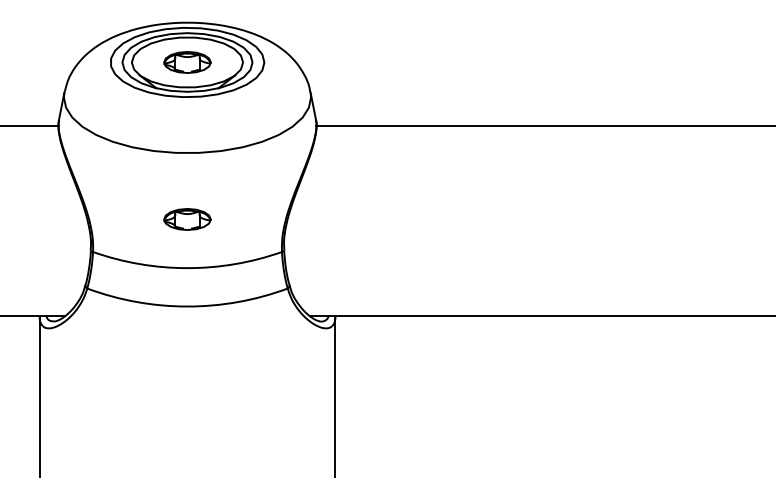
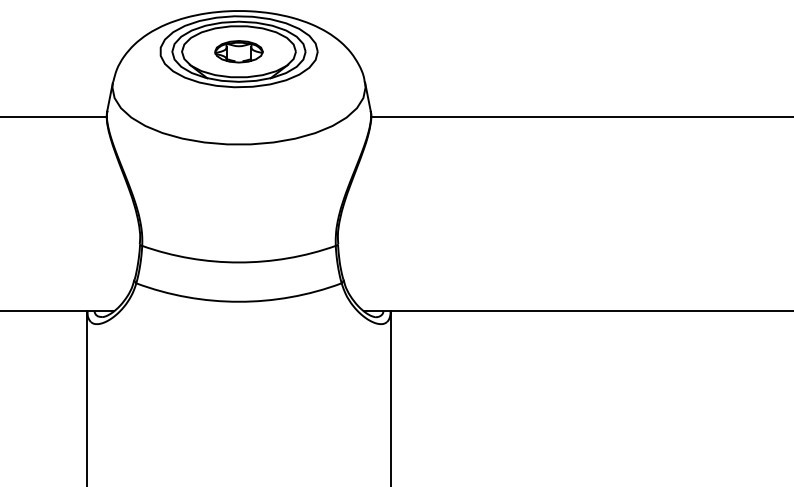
part: (187, 219) -> (238, 212), removed

